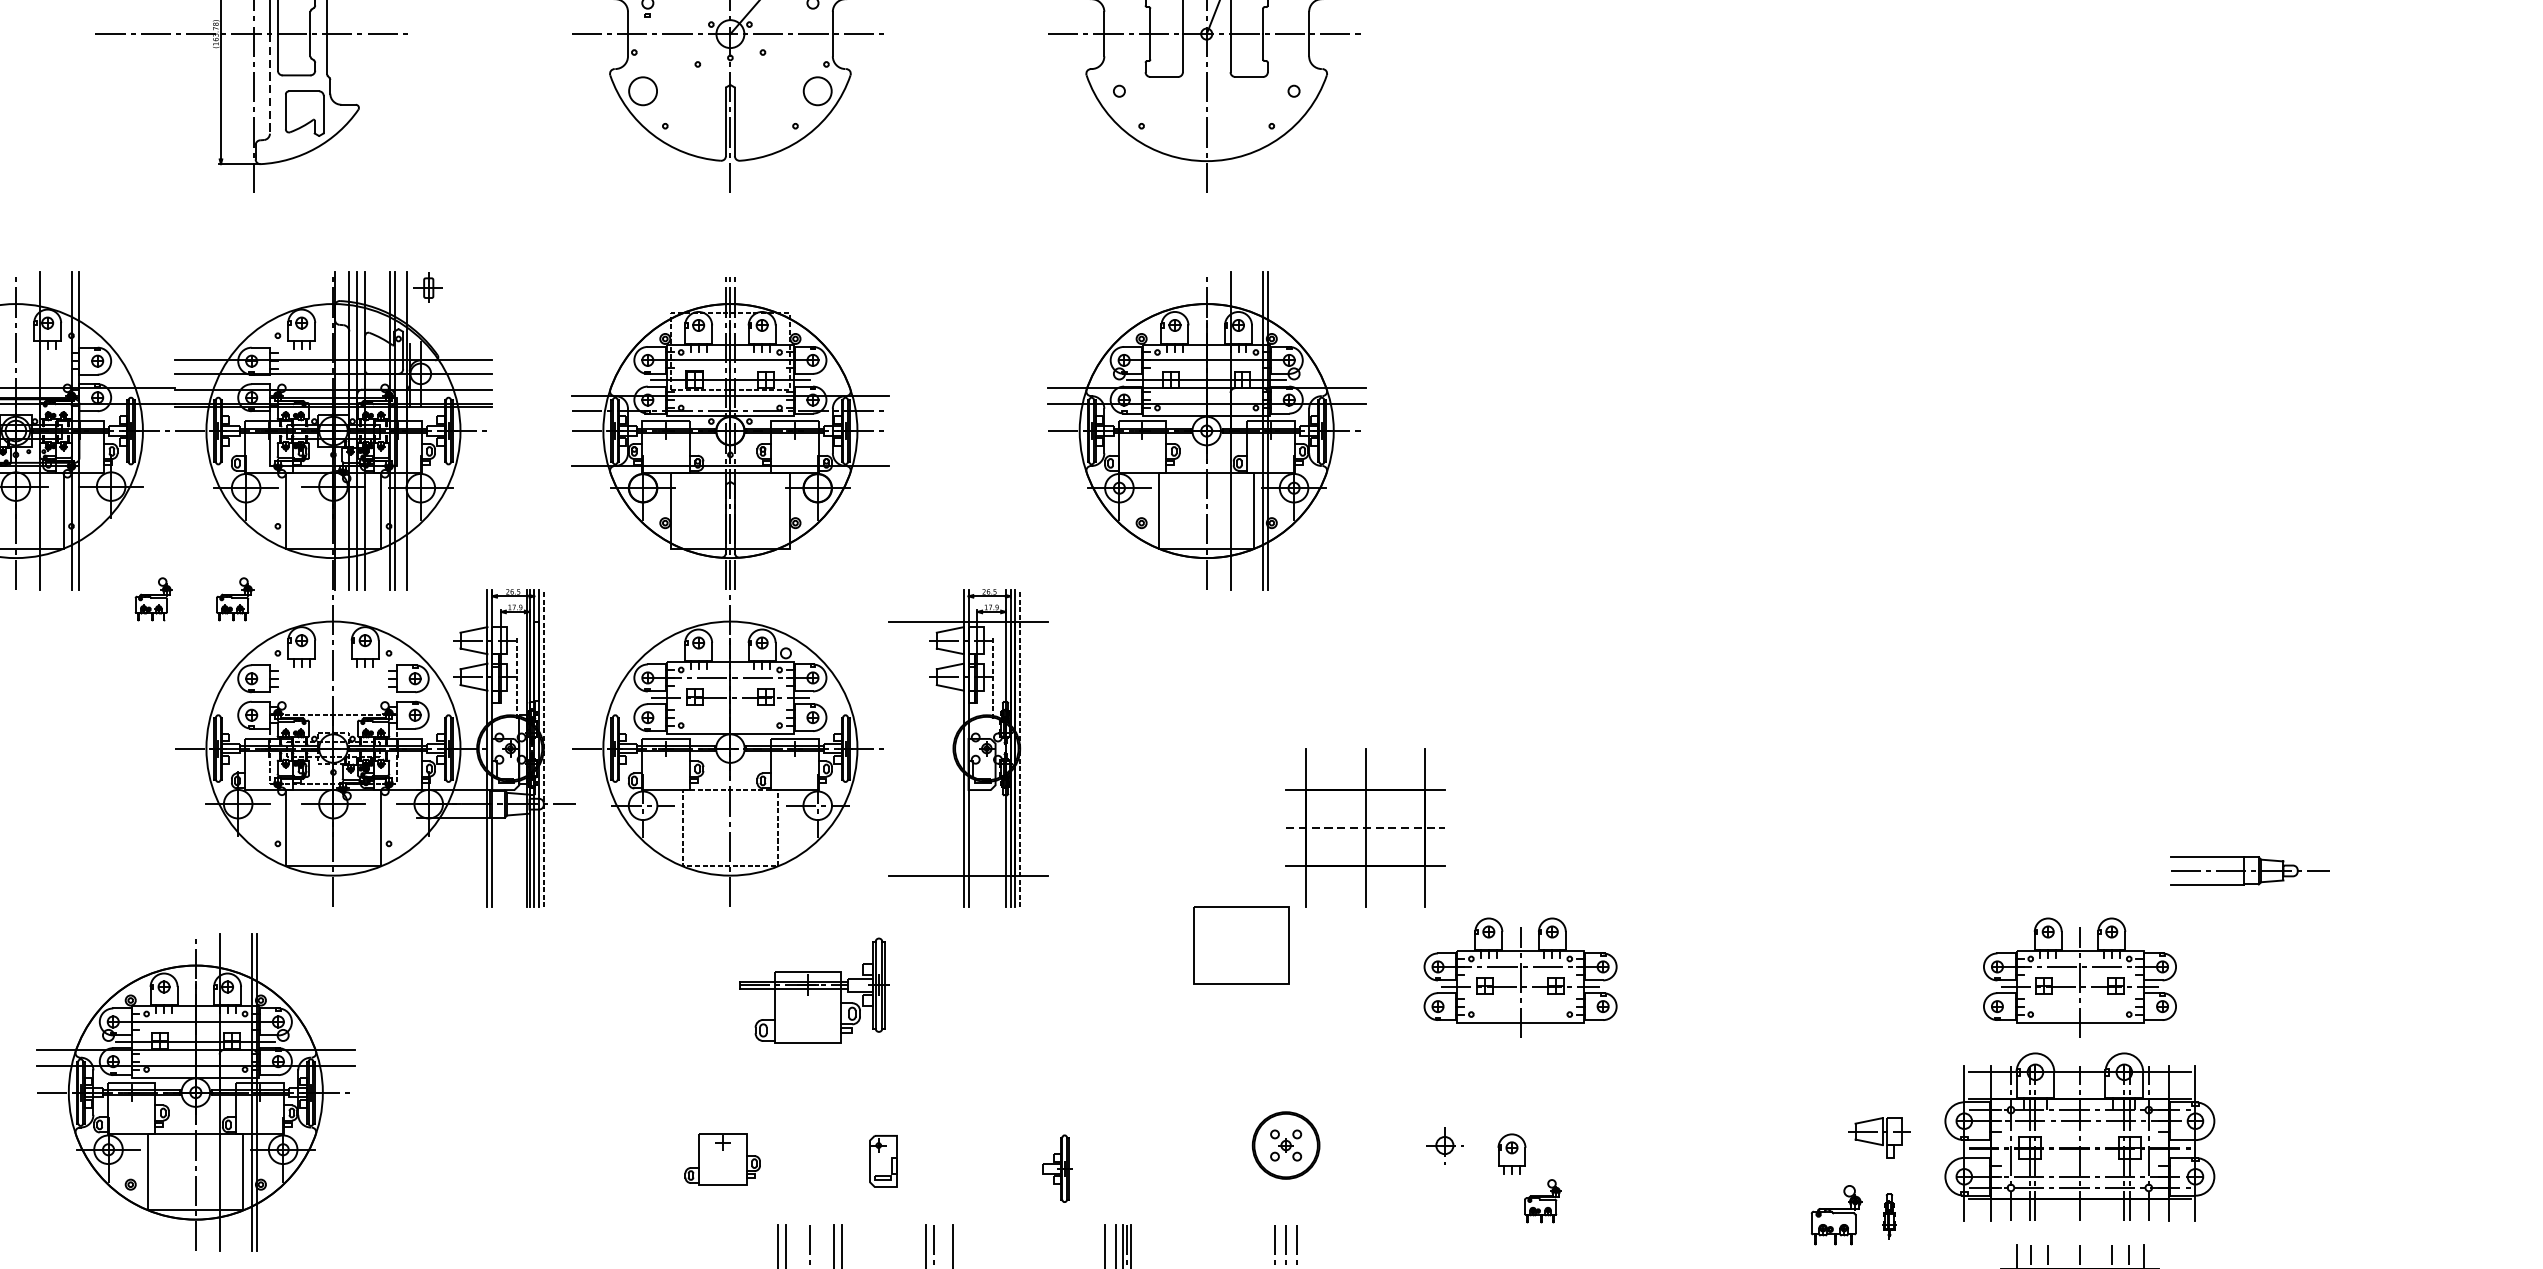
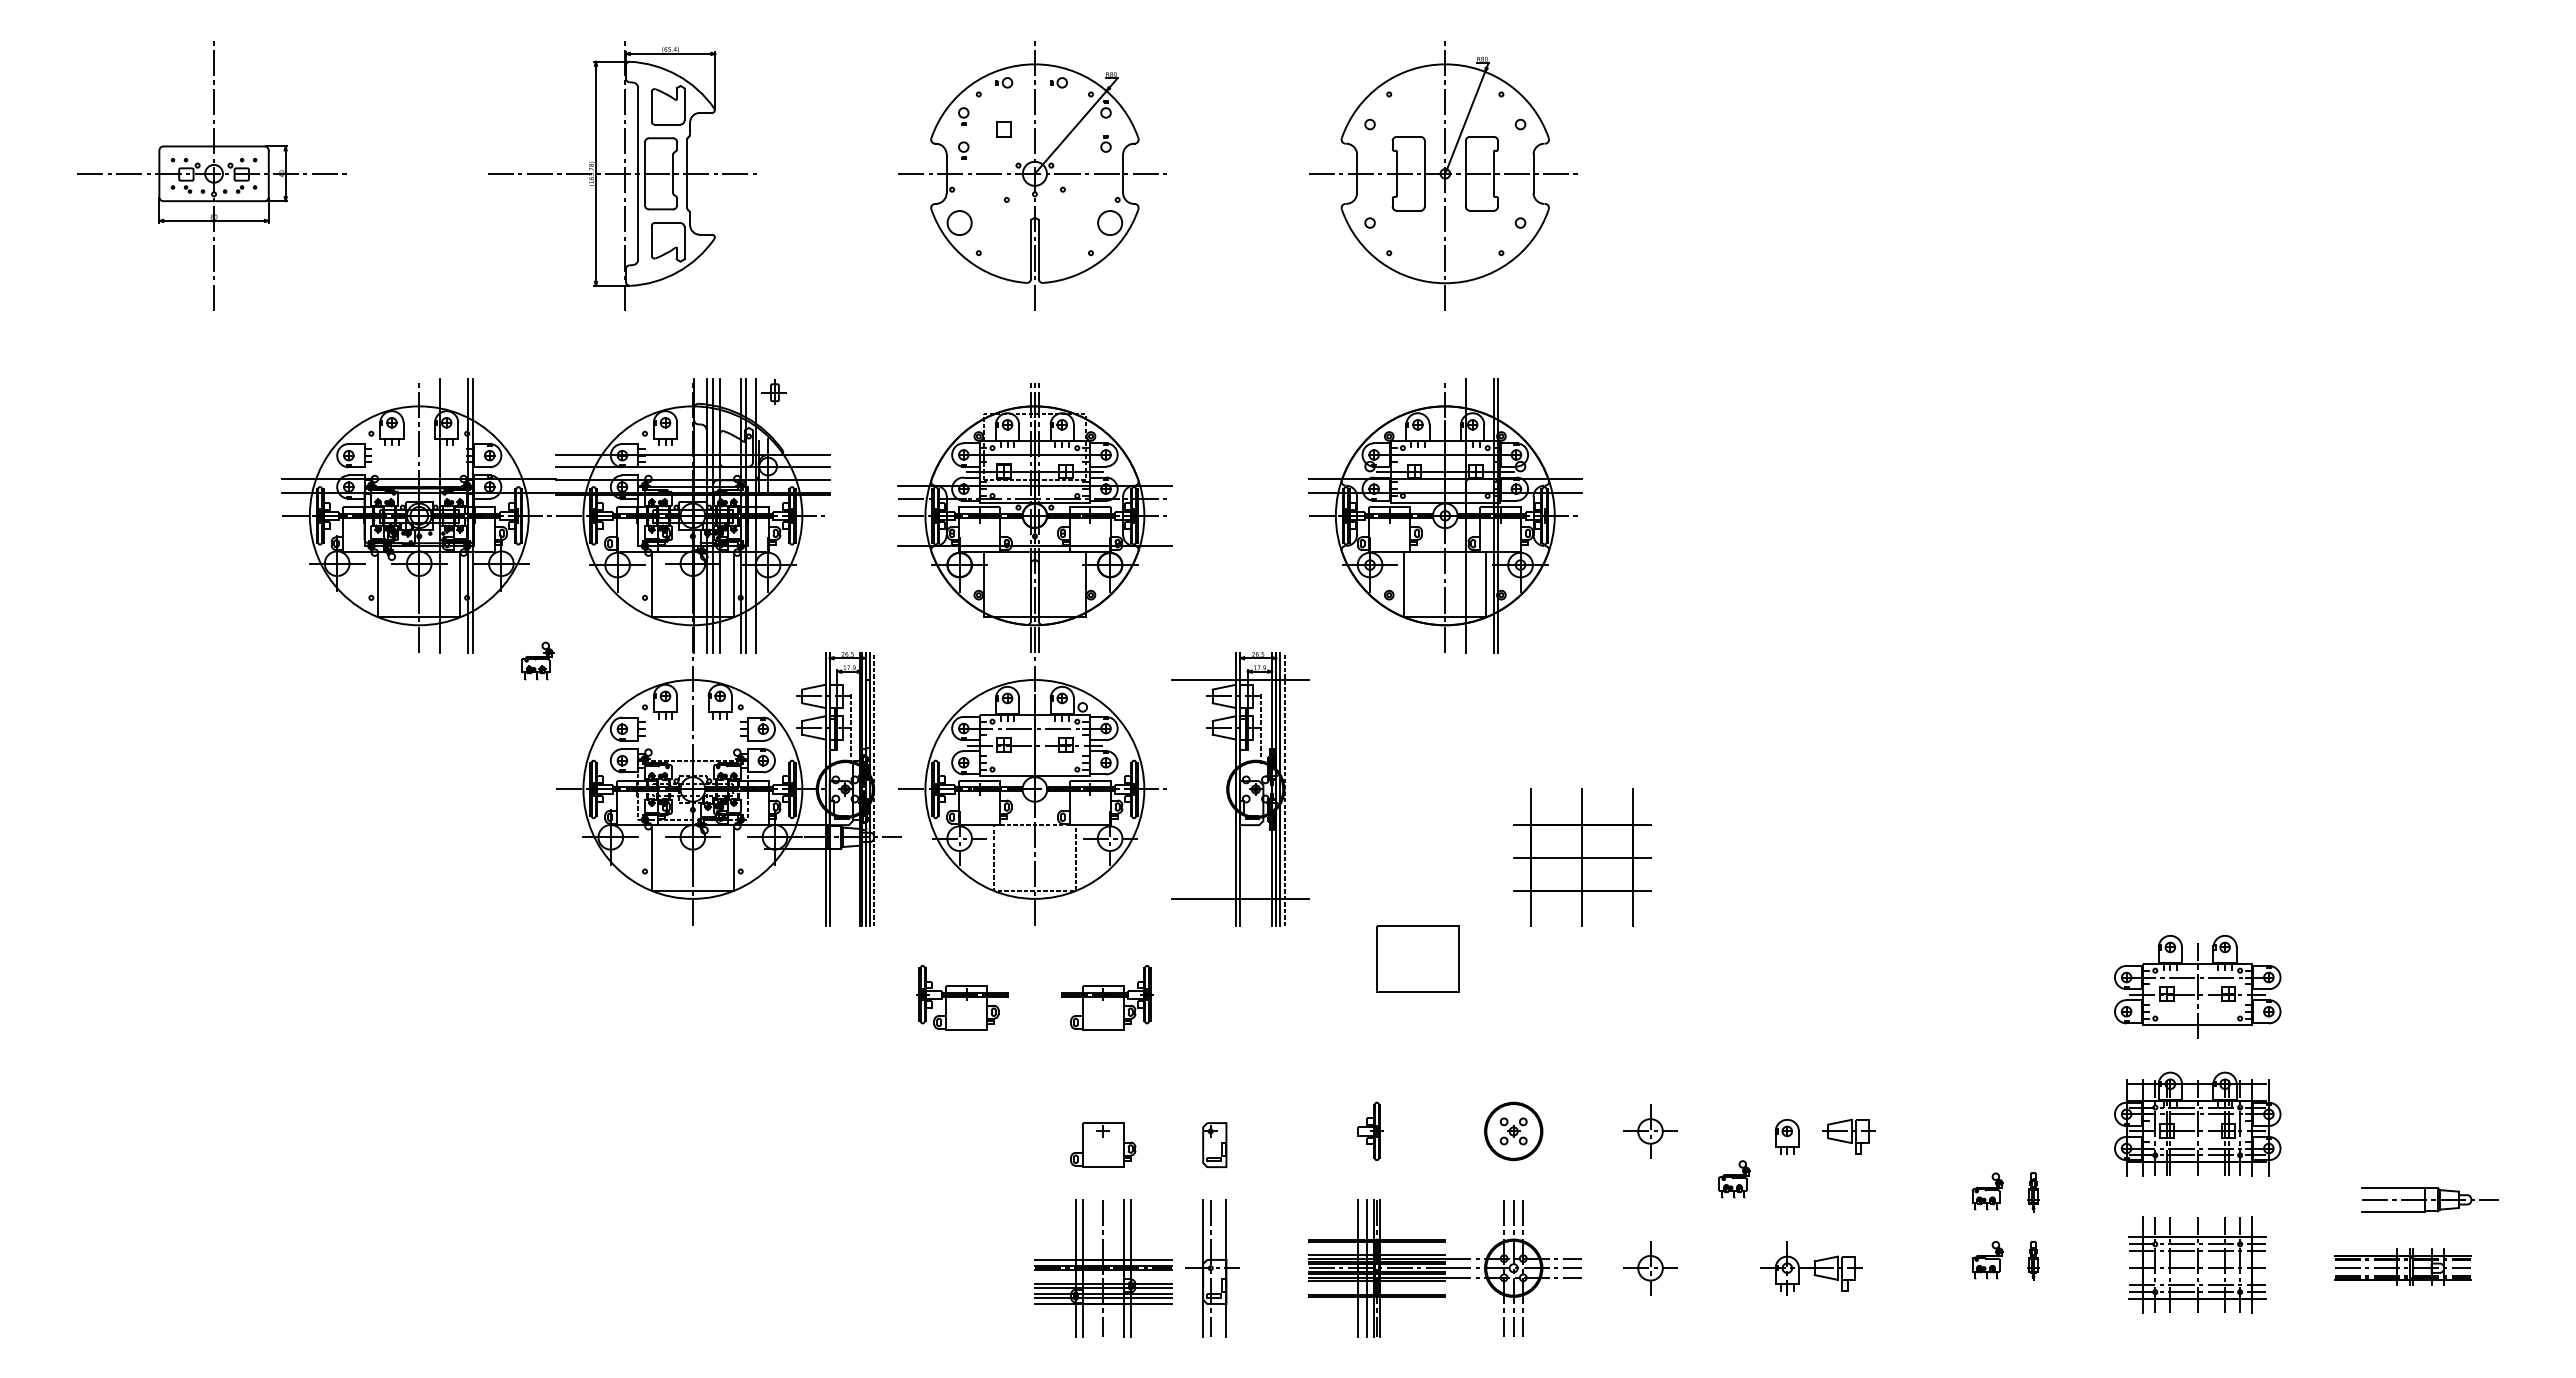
line: (270, 83) -> (638, 216), dashed -> solid
part: (234, 598) -> (607, 660), removed
line: (1365, 827) -> (1582, 857), dashed -> solid
part: (2249, 870) -> (2429, 1199), moved
part: (1240, 944) -> (1417, 958), moved
part: (1520, 977) -> (1715, 986), removed
part: (646, 990) -> (962, 997), added
part: (814, 990) -> (1107, 997), size x0.71
part: (196, 1092) -> (574, 1085), removed
part: (2079, 1136) -> (2197, 1123), size x0.71
part: (1878, 1137) -> (1848, 1136), moved
part: (1444, 1145) -> (1650, 1131), size x1.67
part: (1511, 1153) -> (1786, 1136), moved
part: (722, 1158) -> (1103, 1144), moved
part: (883, 1161) -> (1214, 1145), moved
part: (1057, 1167) -> (1370, 1130), moved
part: (1835, 1215) -> (1987, 1191), size x0.71

